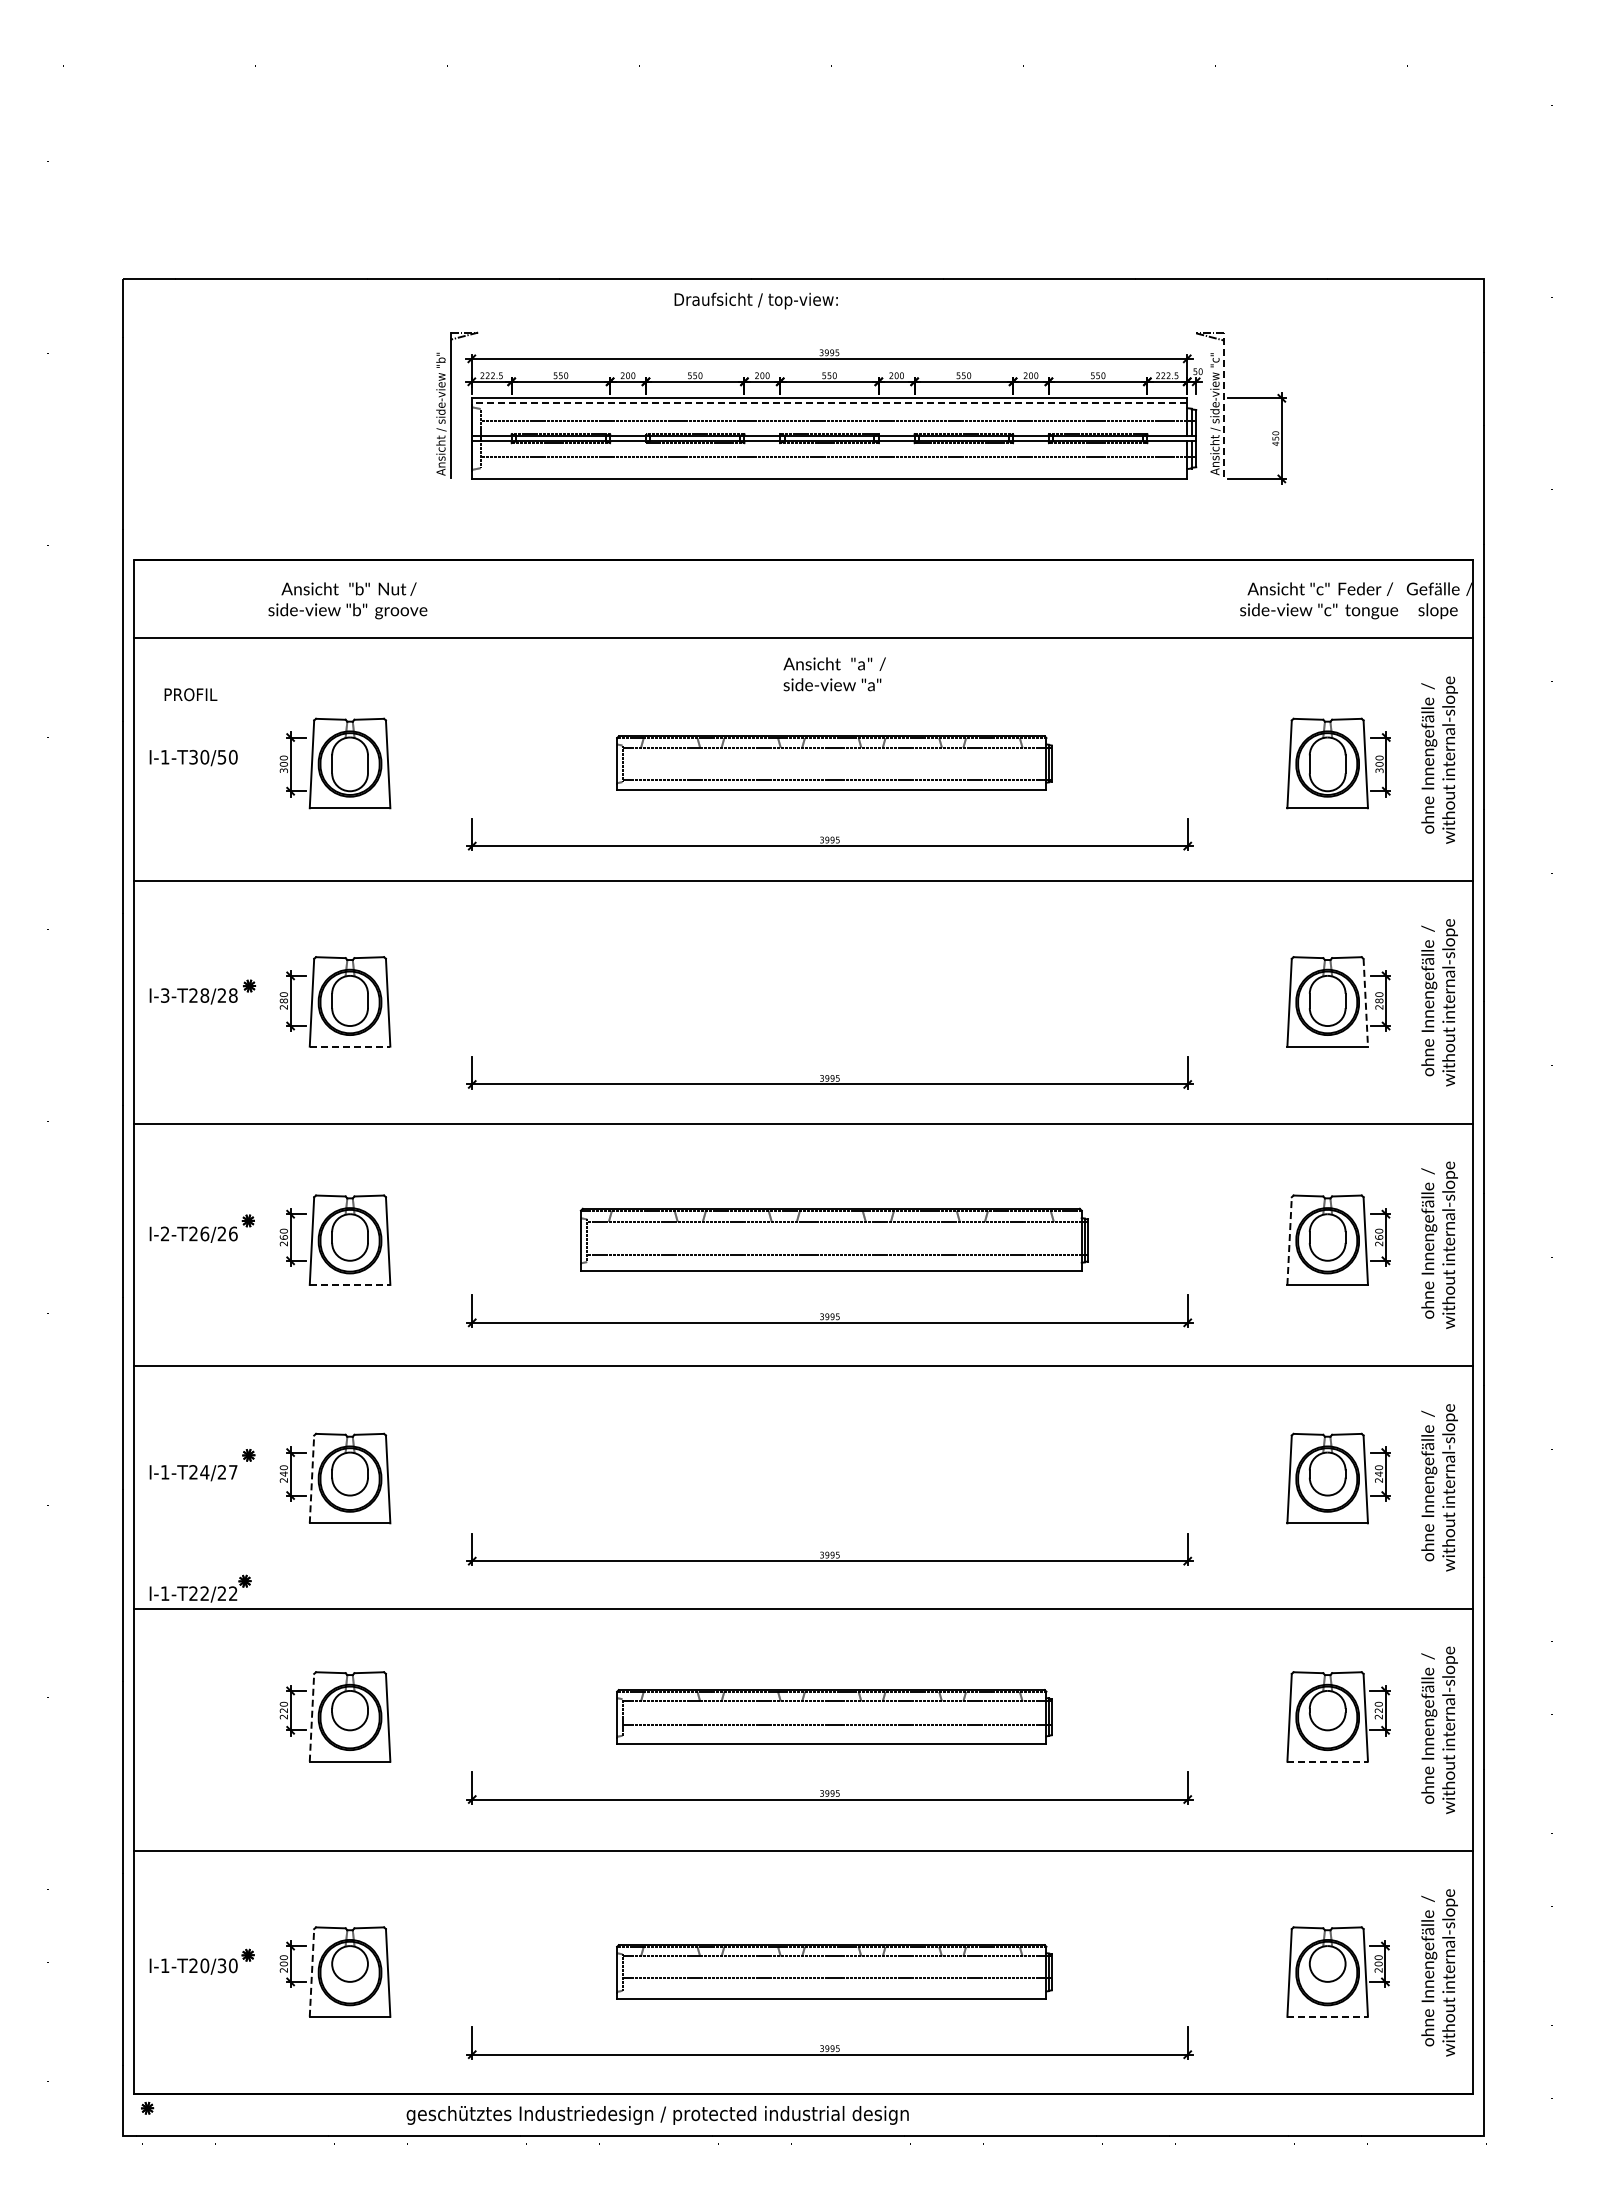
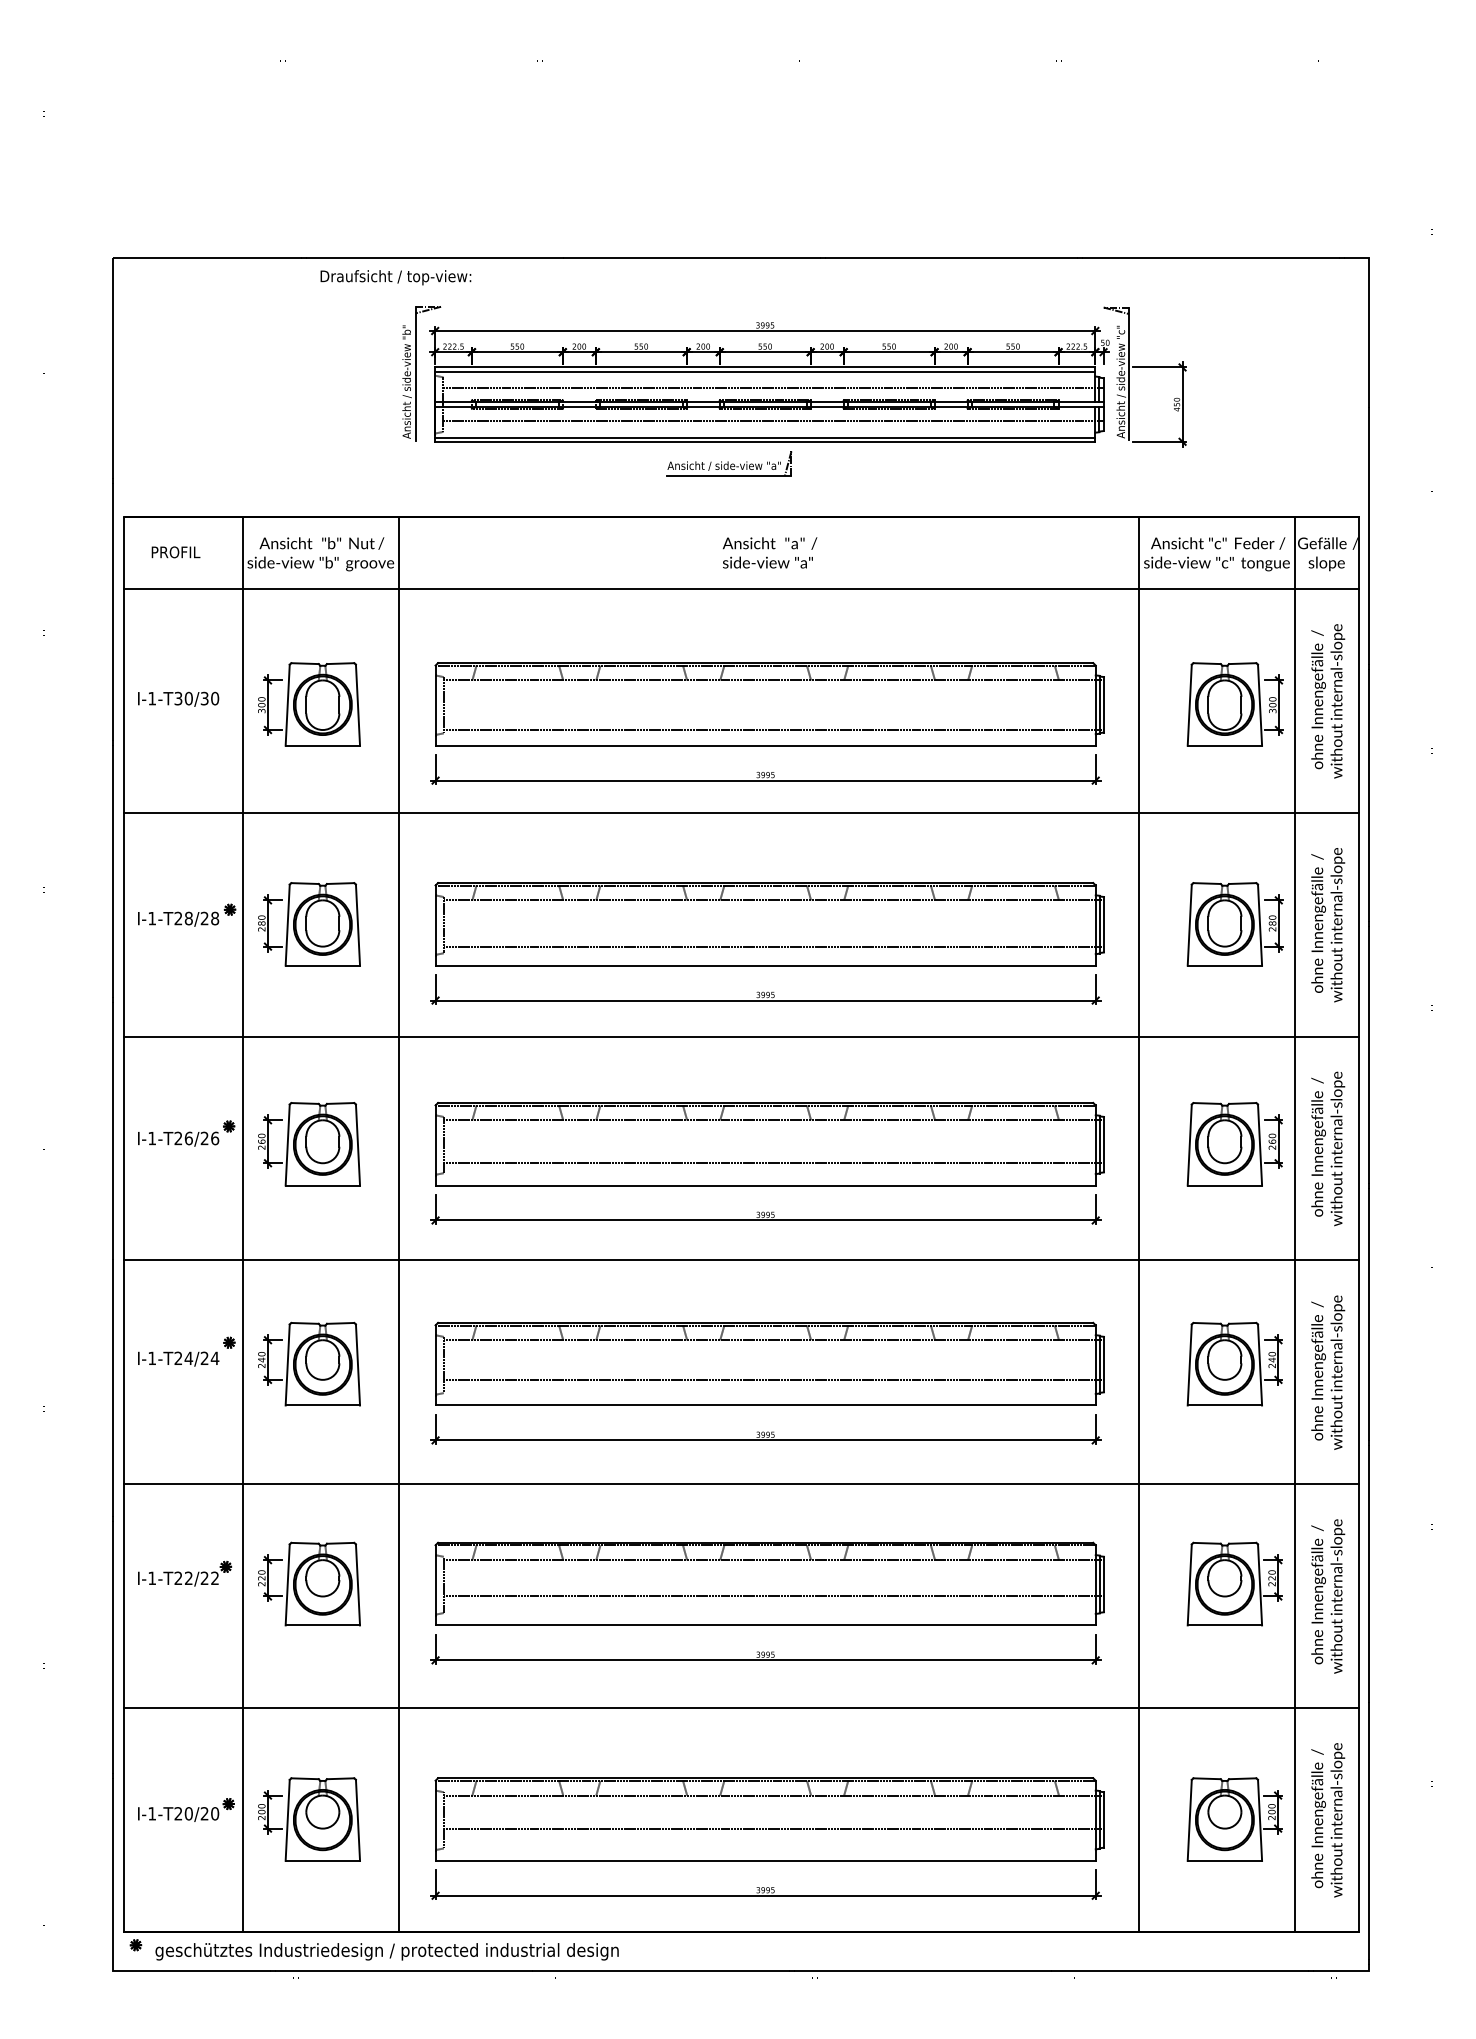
text: (755, 300) -> (395, 277), moved
line: (829, 402) -> (765, 371), dashed -> solid
line: (1223, 404) -> (1128, 373), dashed -> solid
line: (829, 474) -> (765, 437), added
part: (790, 502) -> (729, 463), added
text: (834, 674) -> (769, 553), moved
text: (190, 694) -> (175, 552), moved
text: (222, 756) -> (205, 697), I-1-T30/50 -> I-1-T30/30
part: (834, 762) -> (769, 703), size x1.67
text: (165, 995) -> (152, 918), I-3-T28/28 -> I-1-T28/28
part: (834, 1001) -> (769, 924), added
line: (1365, 1002) -> (1259, 924), dashed -> solid
line: (350, 1046) -> (323, 965), dashed -> solid
text: (164, 1233) -> (151, 1138), I-2-T26/26 -> I-1-T26/26
part: (834, 1239) -> (769, 1143), size x1.43
line: (1289, 1241) -> (1189, 1145), dashed -> solid
line: (350, 1284) -> (323, 1185), dashed -> solid
line: (263, 1326) -> (242, 1223), added
line: (432, 1326) -> (398, 1223), added
line: (1234, 1326) -> (1138, 1223), added
line: (1404, 1326) -> (1295, 1223), added
text: (232, 1472) -> (214, 1358), I-1-T24/27 -> I-1-T24/24
part: (834, 1477) -> (769, 1363), added
line: (311, 1479) -> (287, 1365), dashed -> solid
part: (200, 1588) -> (184, 1573), moved
part: (834, 1716) -> (769, 1583), size x1.67
line: (311, 1717) -> (287, 1584), dashed -> solid
line: (1328, 1761) -> (1225, 1625), dashed -> solid
text: (221, 1965) -> (204, 1813), I-1-T20/30 -> I-1-T20/20
part: (834, 1971) -> (769, 1819), size x1.67
line: (311, 1972) -> (287, 1819), dashed -> solid
line: (1328, 2016) -> (1225, 1860), dashed -> solid
text: (657, 2115) -> (386, 1951), moved

